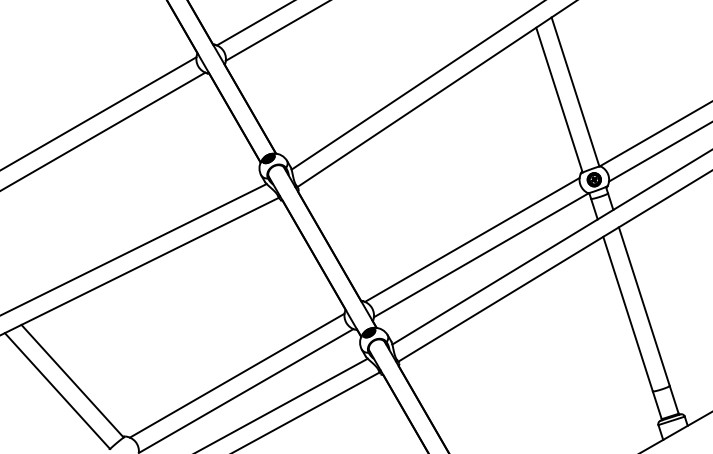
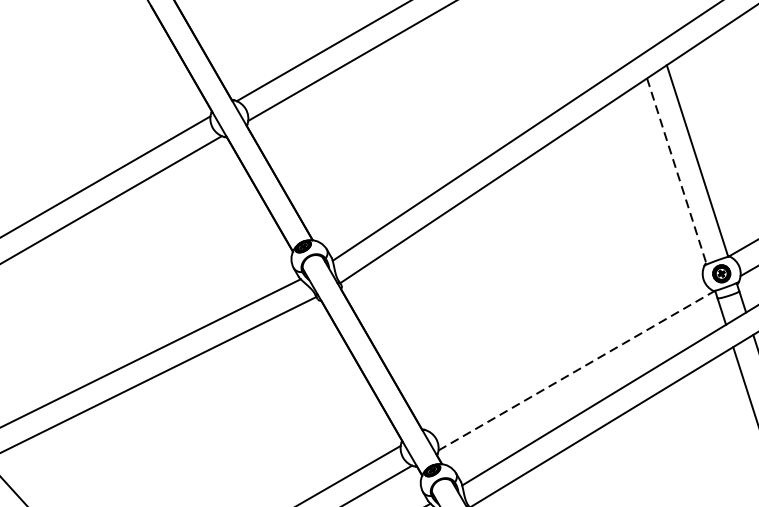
line: (559, 100) -> (676, 171), solid -> dashed
line: (472, 239) -> (565, 350), removed
line: (481, 255) -> (576, 371), solid -> dashed

